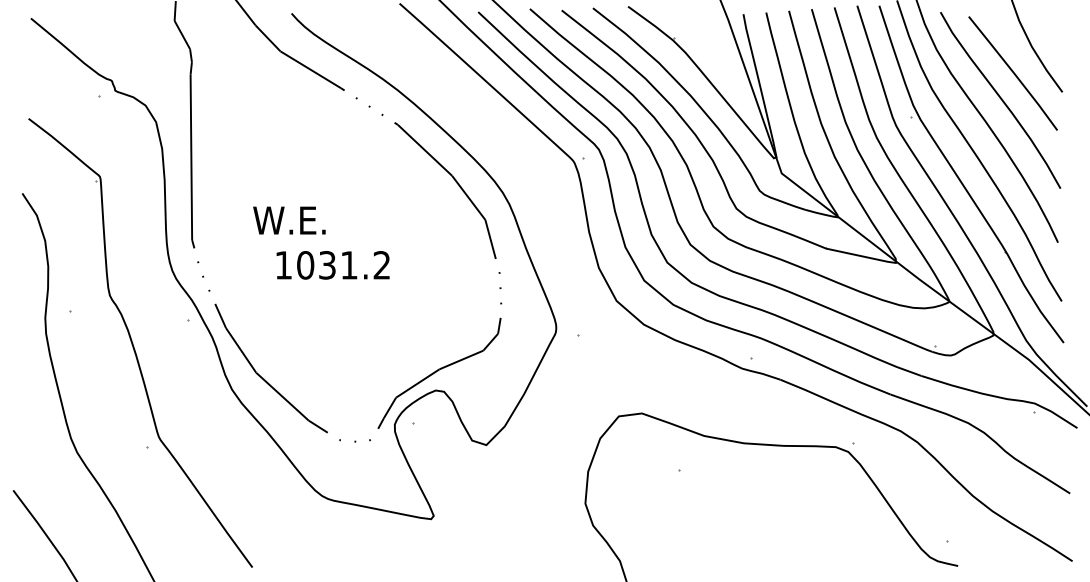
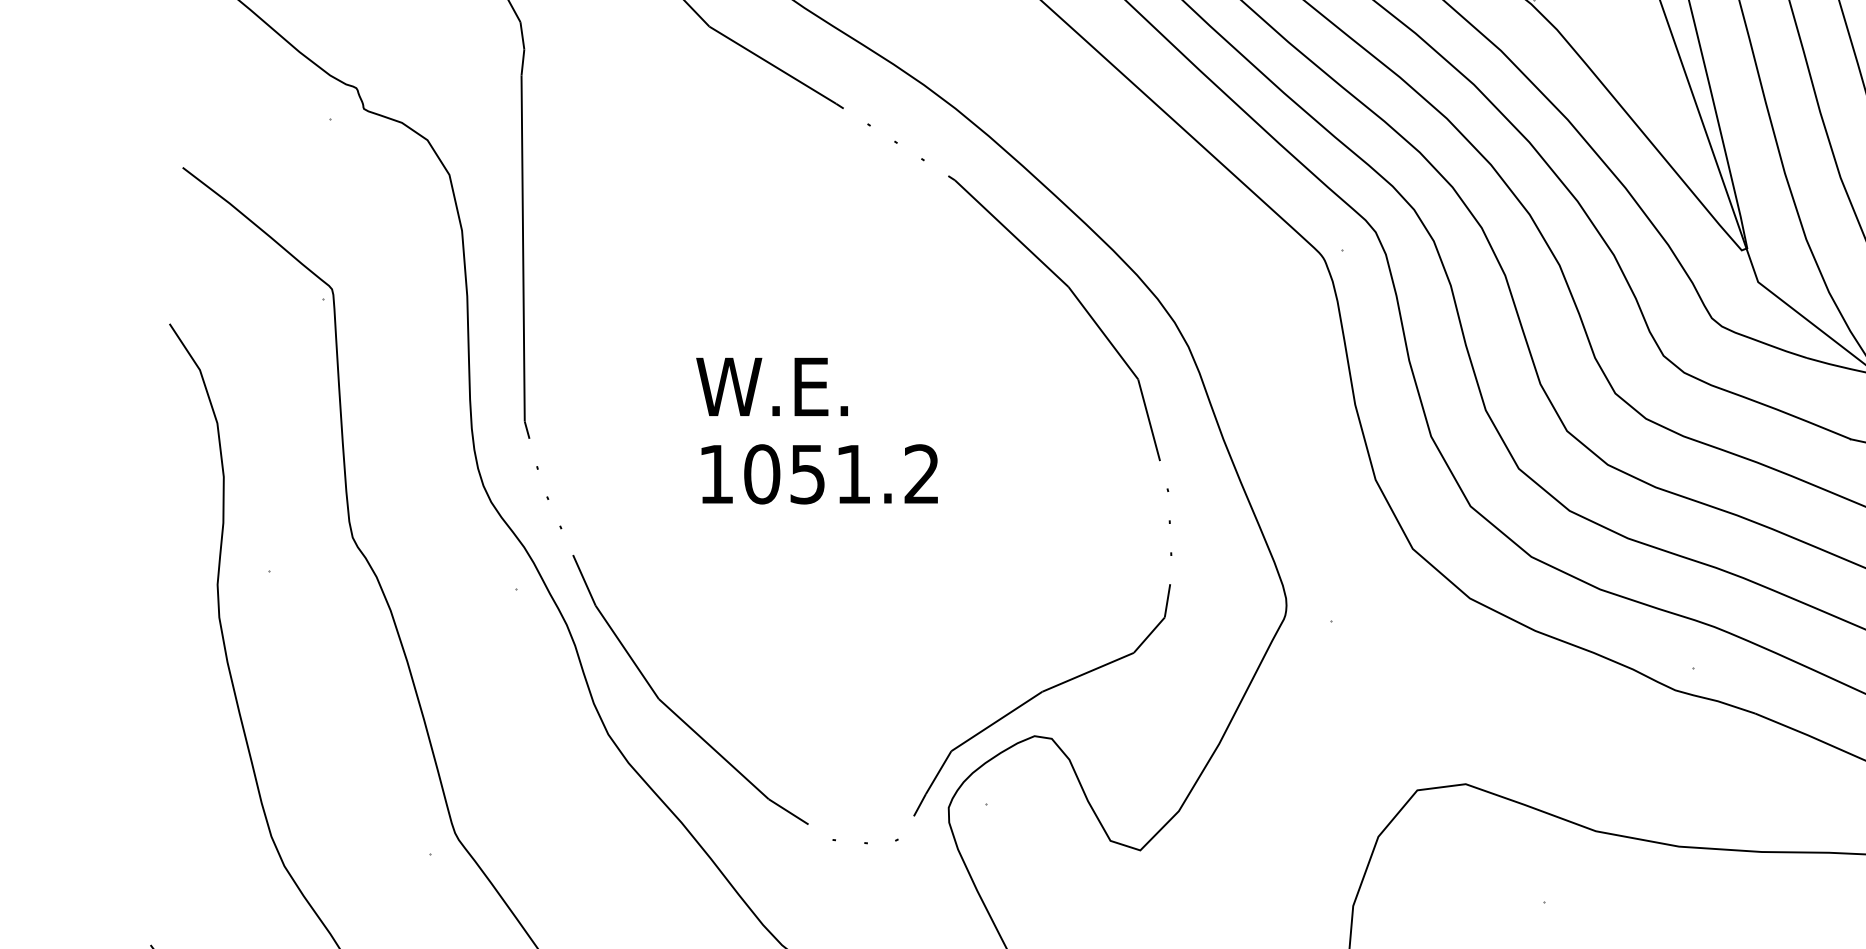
text: (289, 220) -> (772, 386), moved
text: (327, 265) -> (807, 474), 1031.2 -> 1051.2

